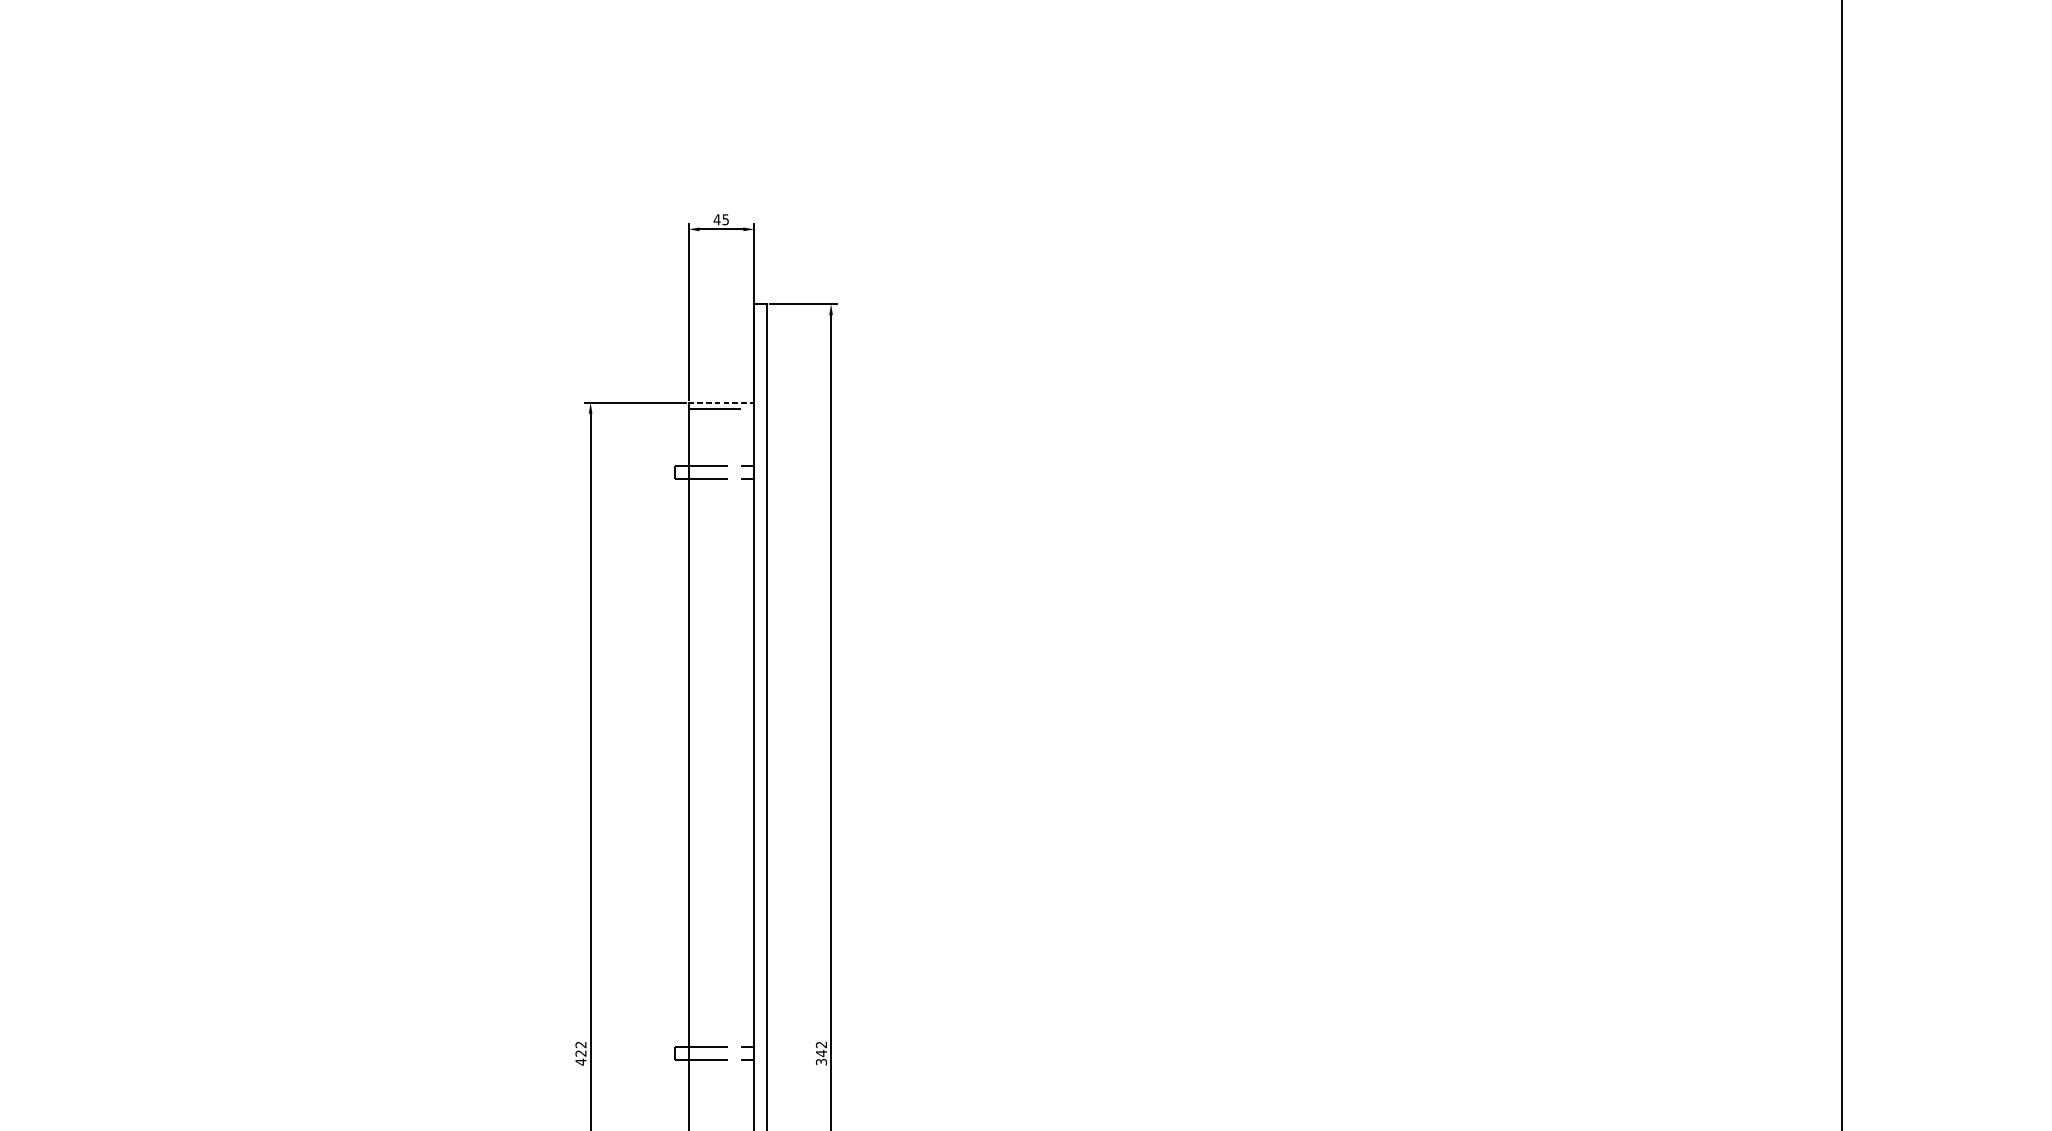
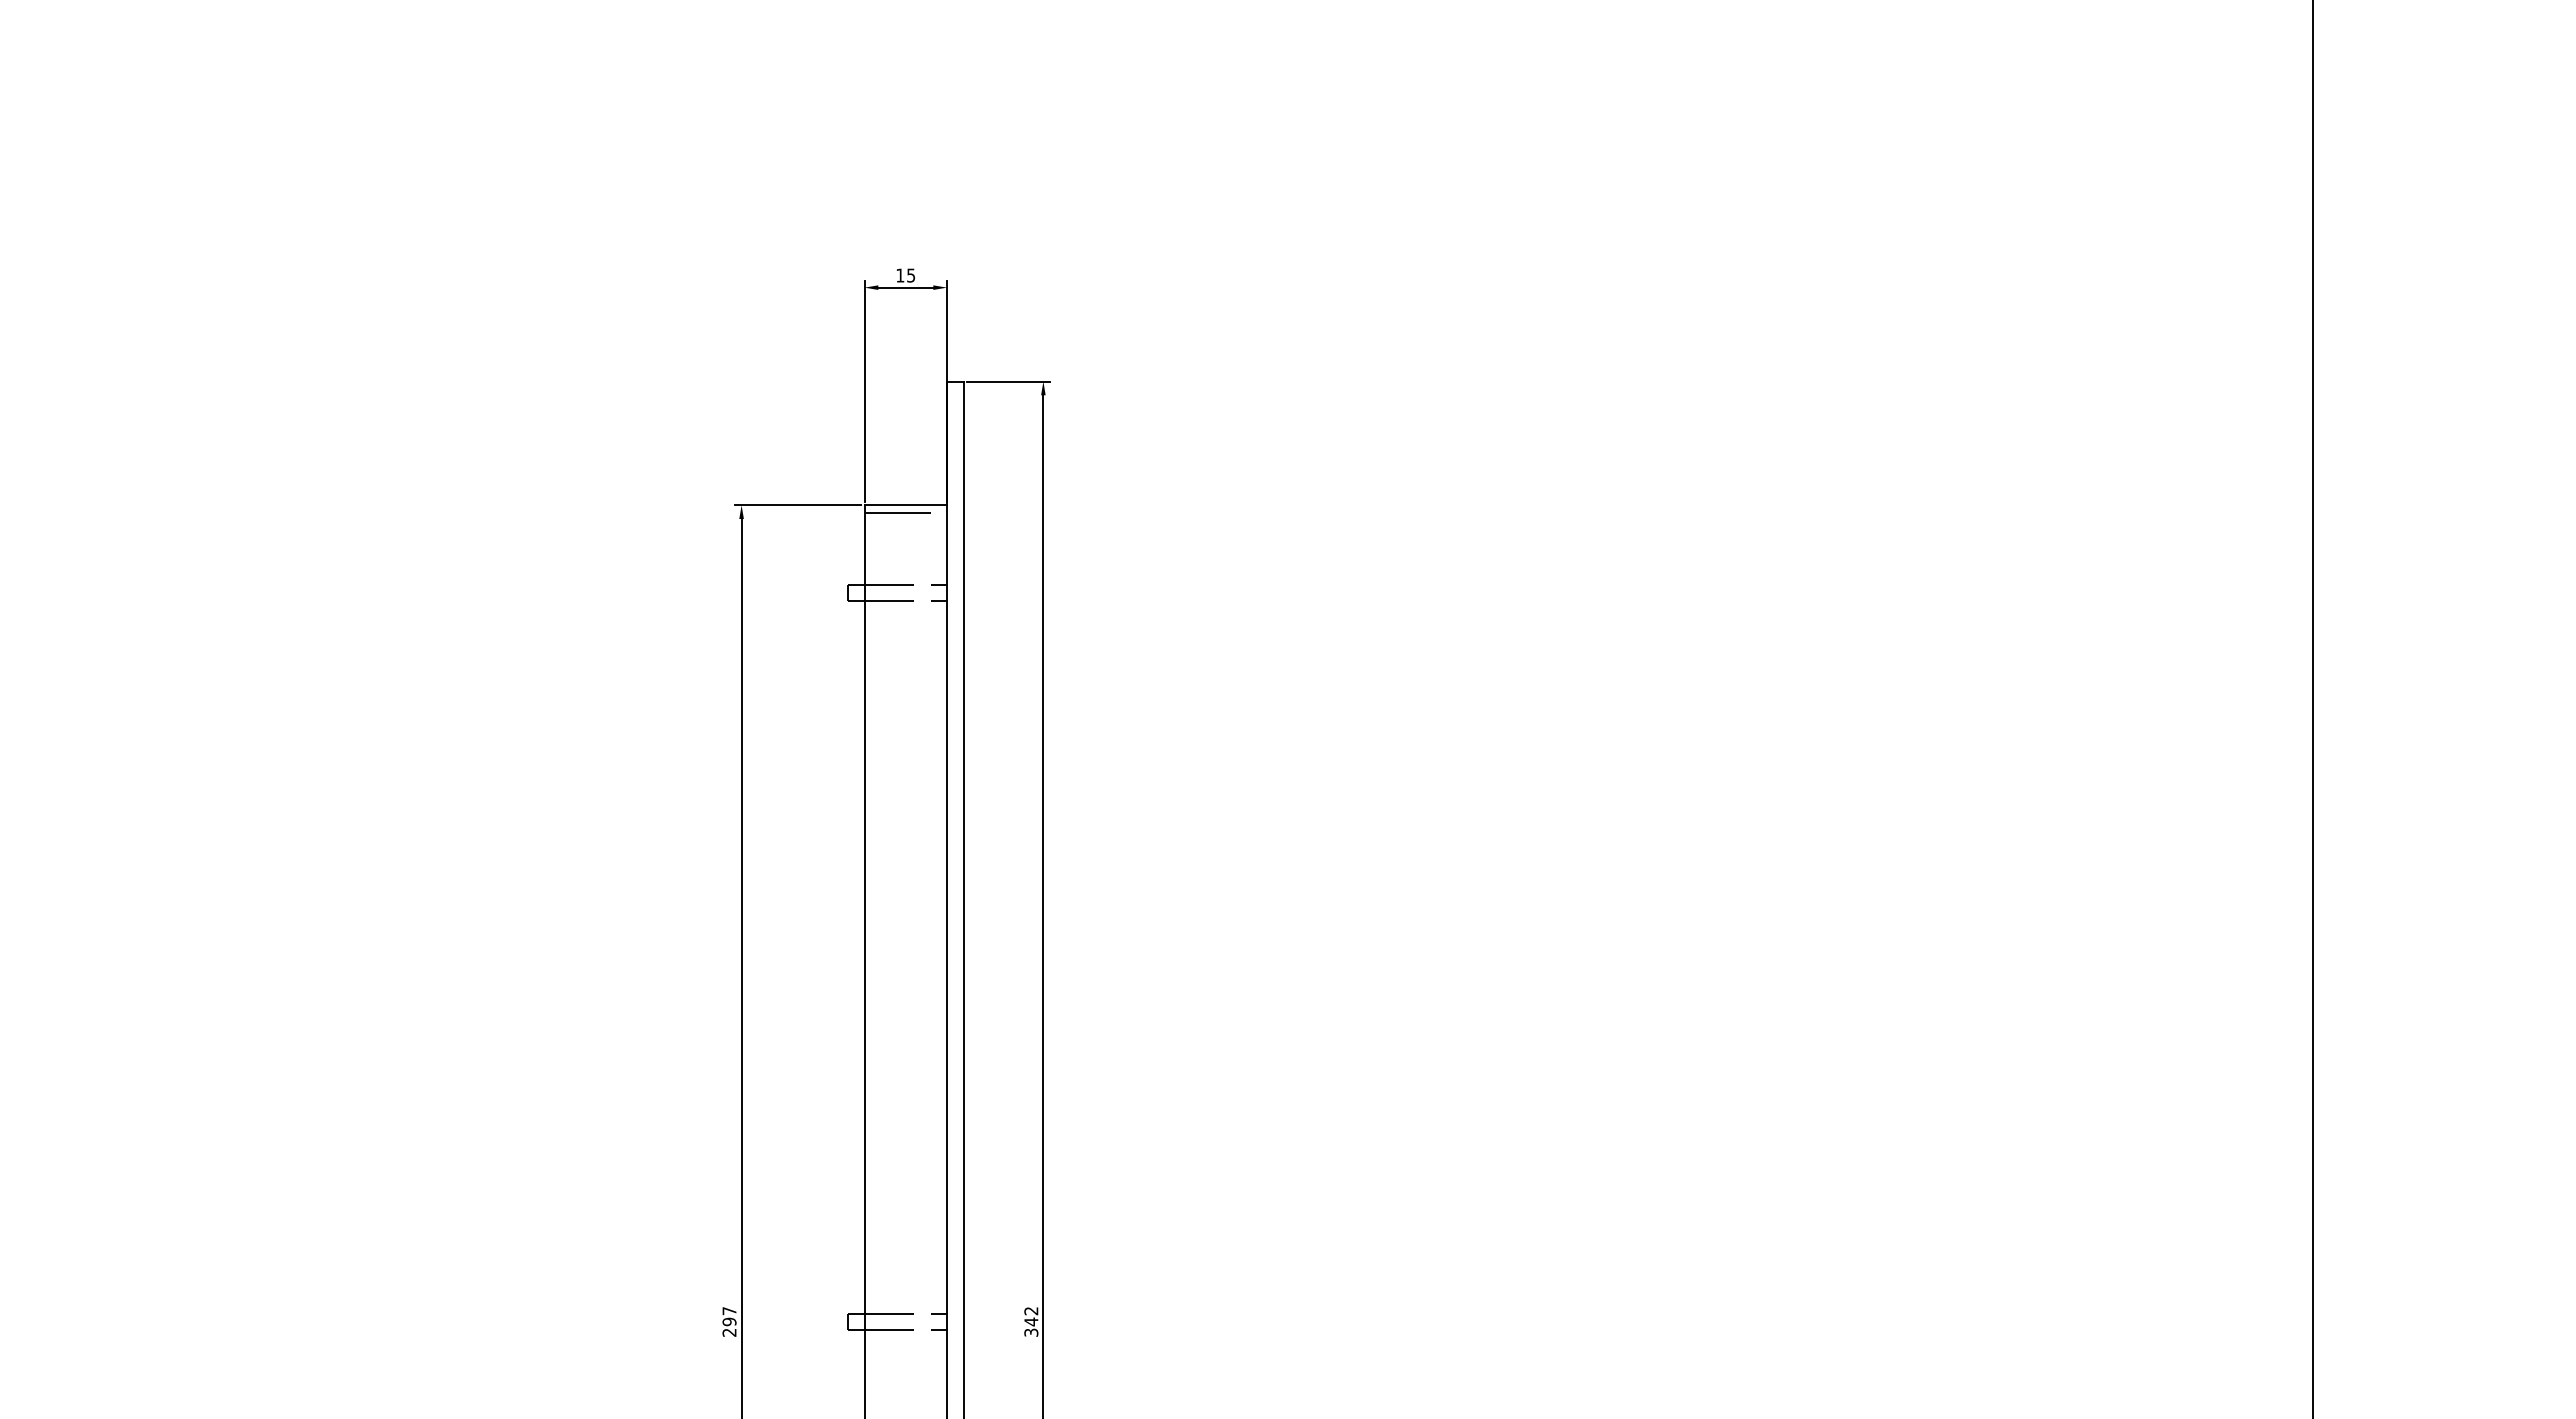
text: (716, 219) -> (899, 275), 45 -> 15
line: (722, 402) -> (906, 505), dashed -> solid
text: (580, 1053) -> (729, 1322), 422 -> 297

